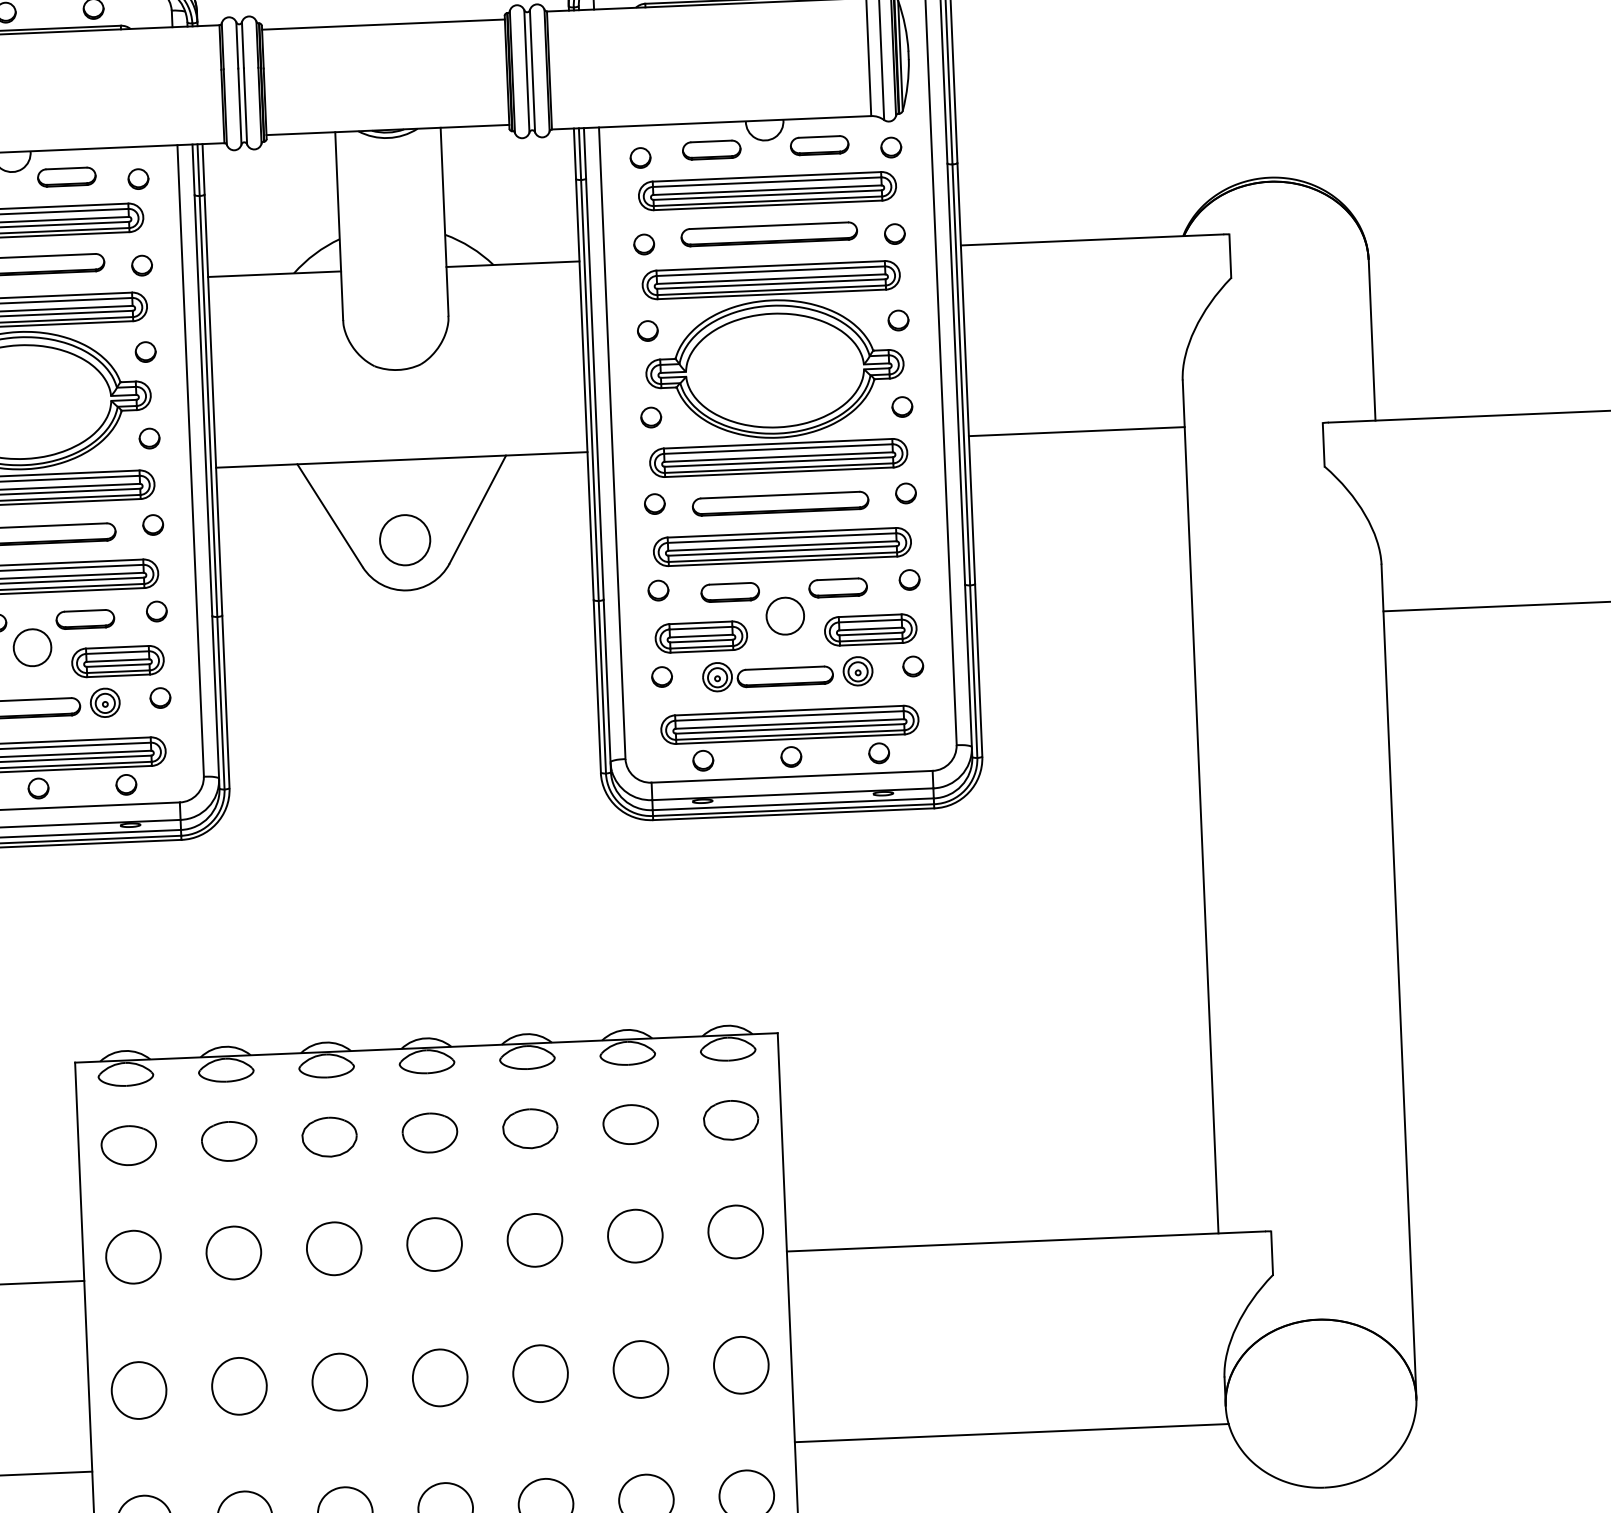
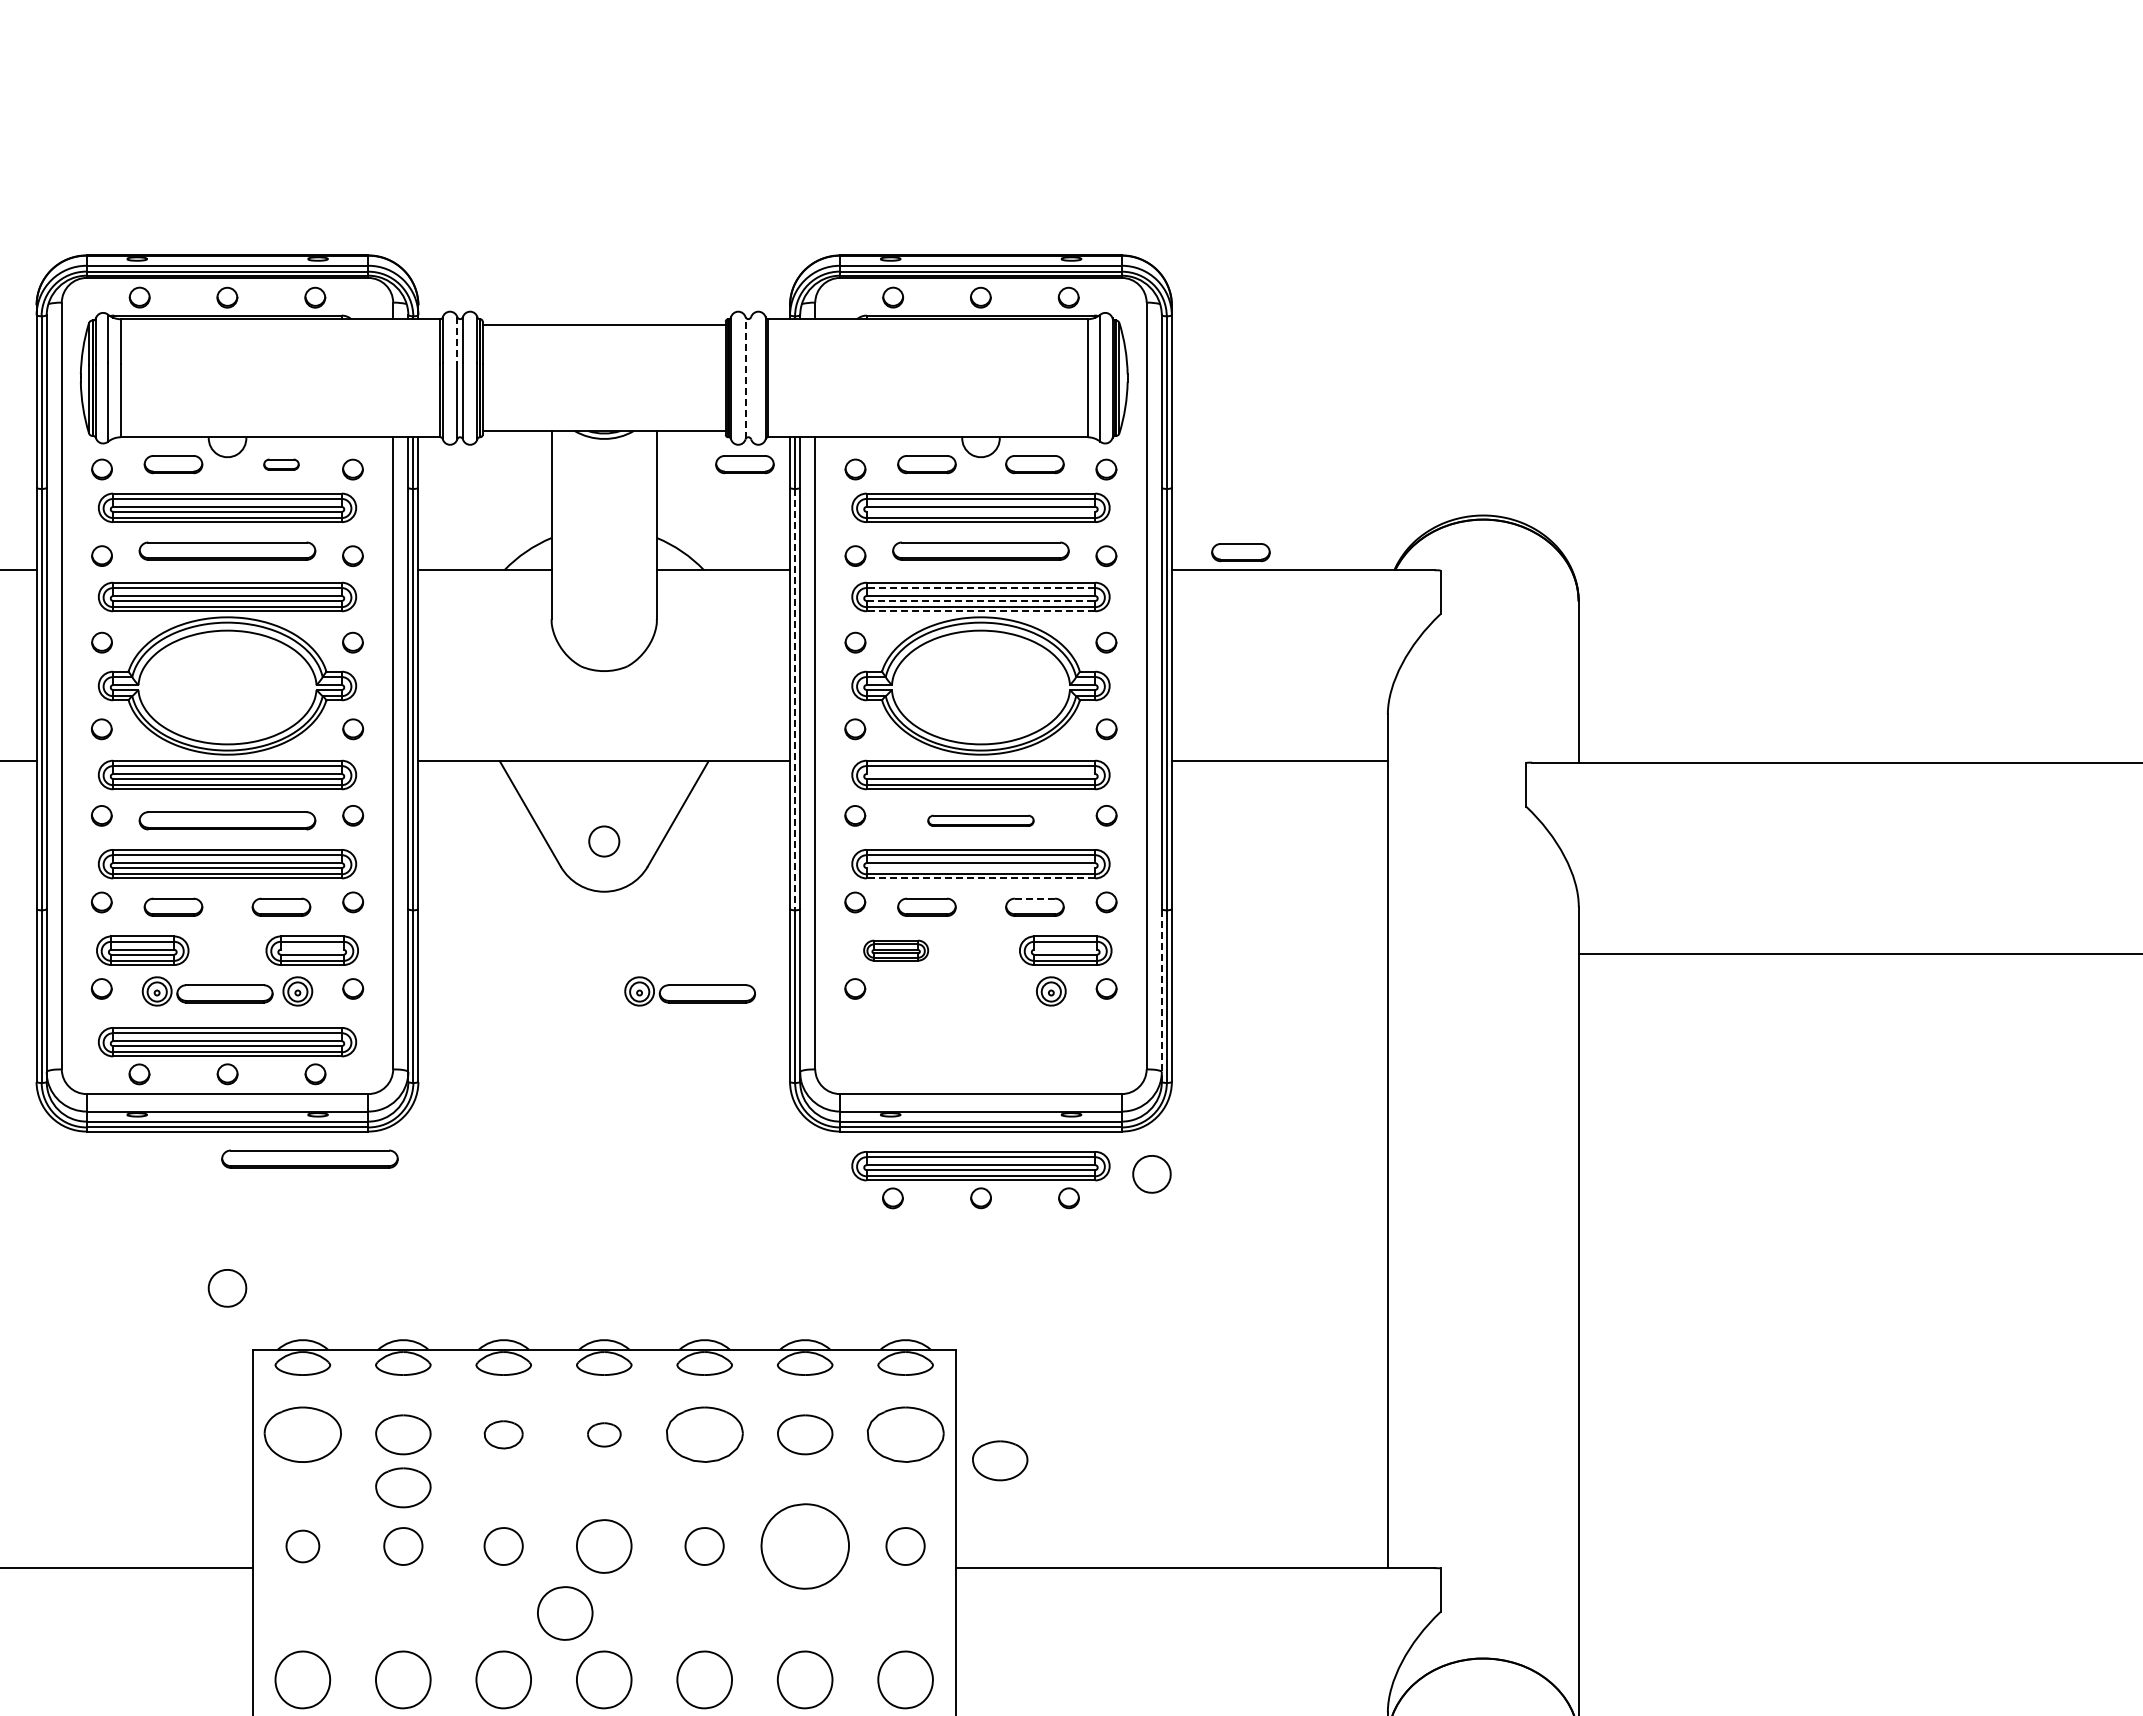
line: (237, 45) -> (457, 340), solid -> dashed
line: (526, 70) -> (745, 377), solid -> dashed
line: (532, 71) -> (751, 378), removed
part: (529, 157) -> (744, 464), added
part: (66, 177) -> (281, 464), size x0.6
line: (767, 194) -> (980, 511), removed
part: (1028, 224) -> (1240, 552), added
line: (770, 271) -> (980, 588), solid -> dashed
line: (771, 283) -> (981, 600), solid -> dashed
line: (771, 294) -> (980, 611), solid -> dashed
line: (590, 390) -> (795, 699), solid -> dashed
line: (778, 457) -> (980, 774), removed
part: (780, 503) -> (980, 820), size x0.6
circle: (405, 540) -> (604, 841), size x0.6
line: (782, 551) -> (980, 868), removed
line: (782, 561) -> (980, 878), solid -> dashed
line: (837, 579) -> (1034, 898), solid -> dashed
part: (784, 616) -> (1151, 1174), moved
line: (870, 628) -> (1065, 949), removed
part: (700, 636) -> (895, 950), size x0.7
part: (32, 647) -> (227, 1288), moved
line: (117, 660) -> (311, 949), removed
line: (968, 670) -> (1161, 995), solid -> dashed
part: (767, 675) -> (689, 991), moved
part: (790, 739) -> (980, 1180), moved
part: (123, 869) -> (309, 1158), added
part: (730, 1120) -> (905, 1434), size x1.4
part: (530, 1128) -> (704, 1434), size x1.4
part: (430, 1132) -> (604, 1434), size x0.6
part: (329, 1136) -> (503, 1434), size x0.7
part: (826, 1142) -> (1000, 1460), added
part: (128, 1145) -> (302, 1434), size x1.4
part: (231, 1194) -> (403, 1487), added
part: (735, 1231) -> (905, 1546), size x0.7
part: (634, 1236) -> (804, 1546), size x1.6
part: (534, 1240) -> (704, 1546), size x0.7
part: (333, 1248) -> (503, 1546), size x0.7
part: (234, 1252) -> (403, 1546), size x0.7
part: (133, 1257) -> (302, 1546), size x0.6
part: (398, 1313) -> (565, 1613), added

